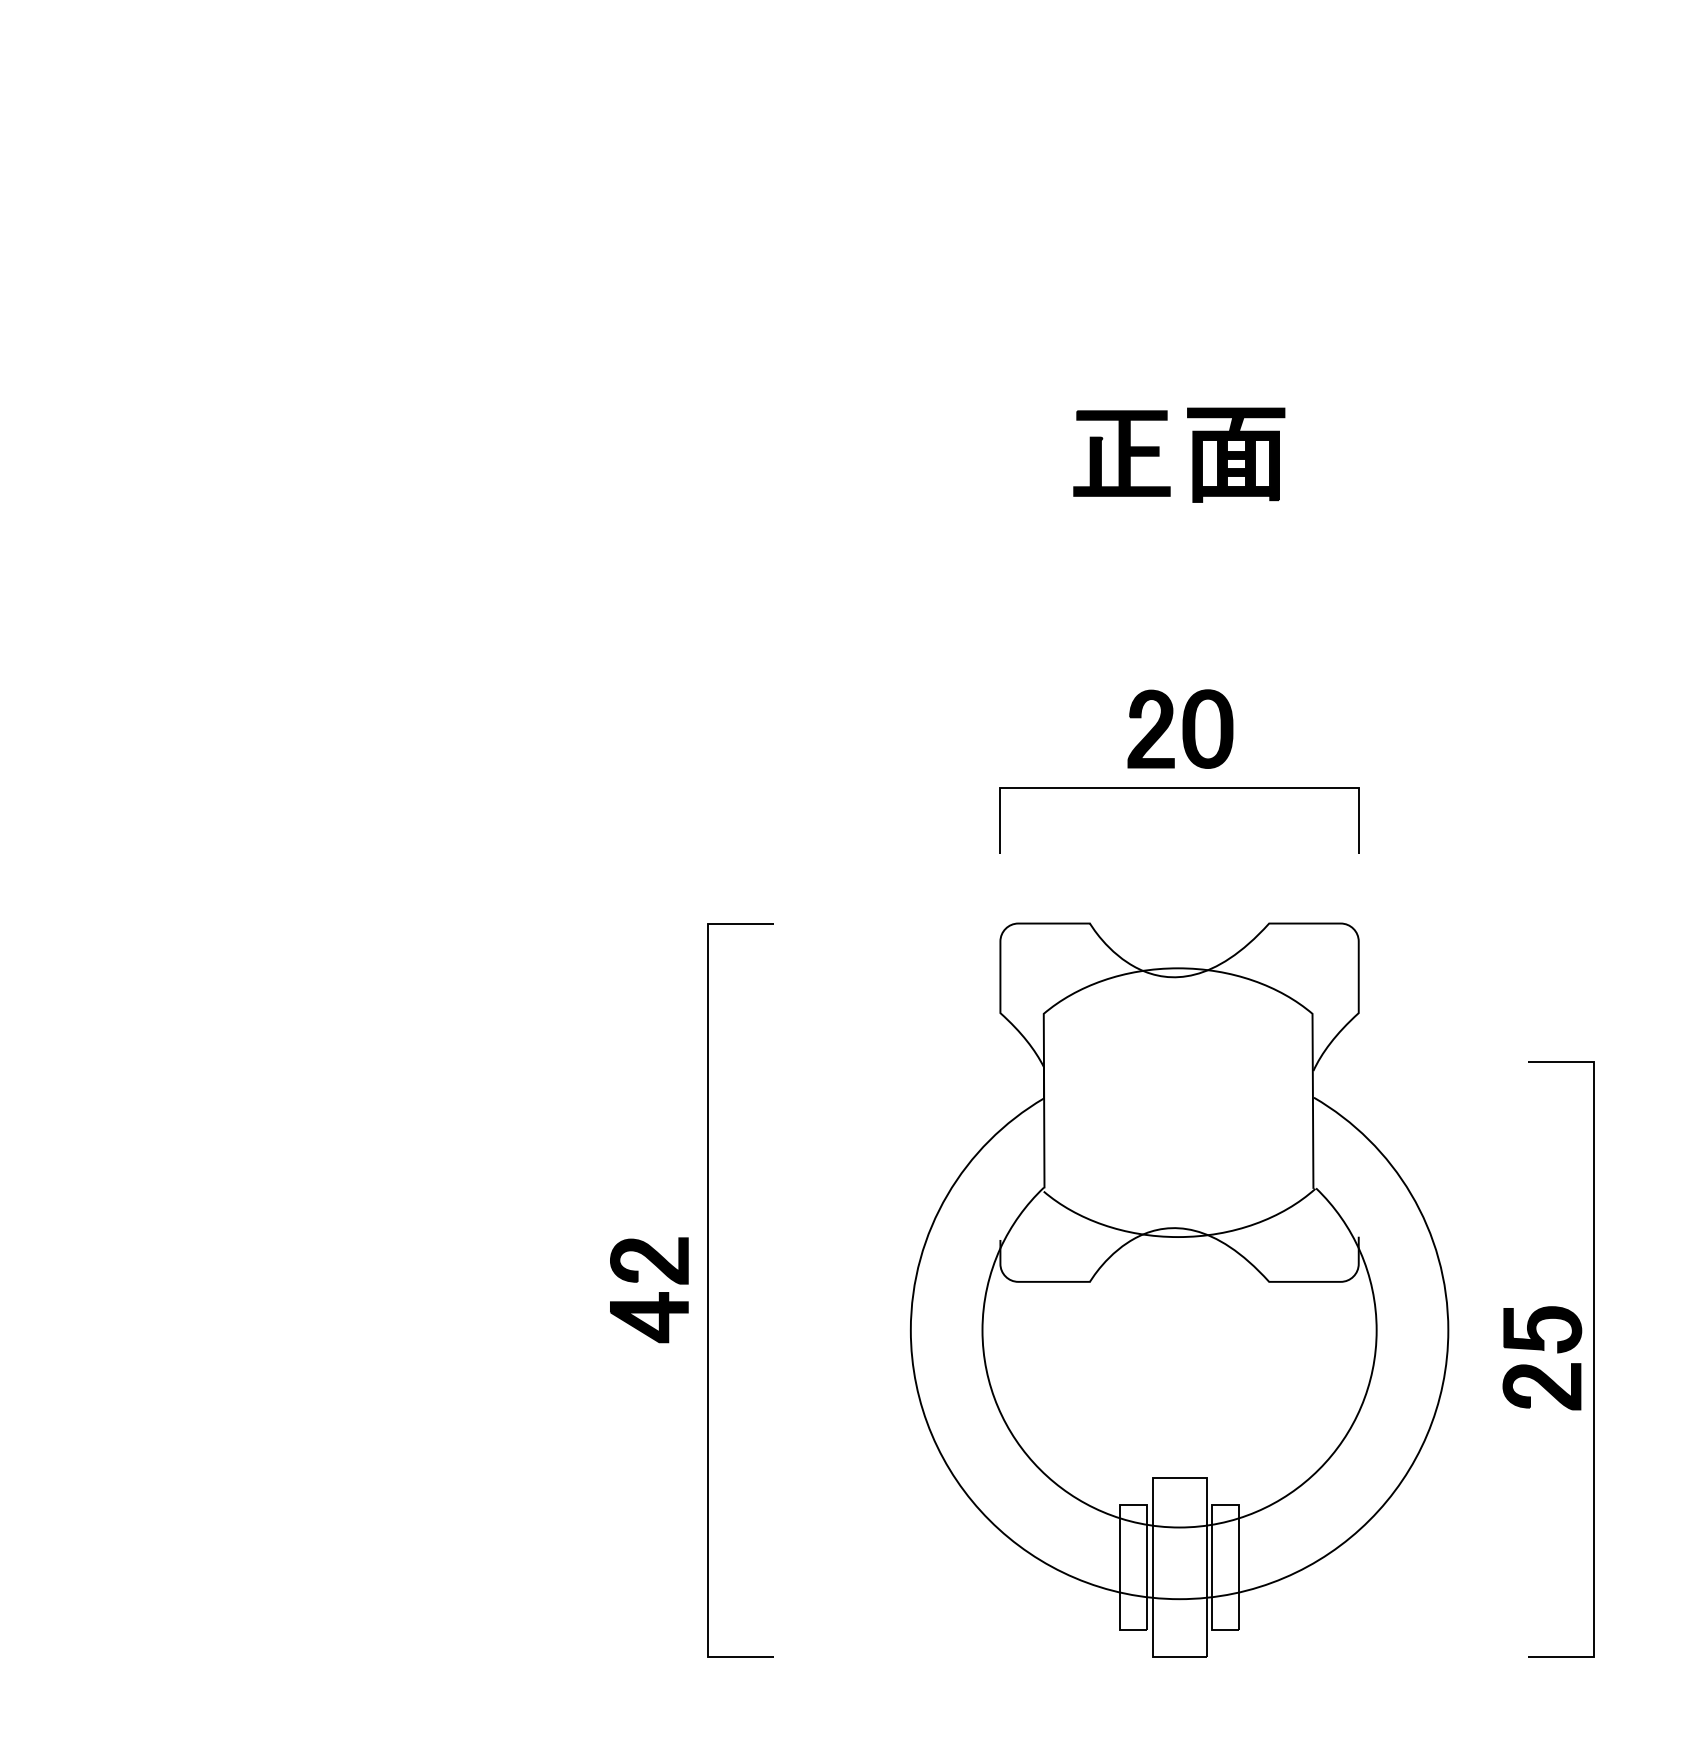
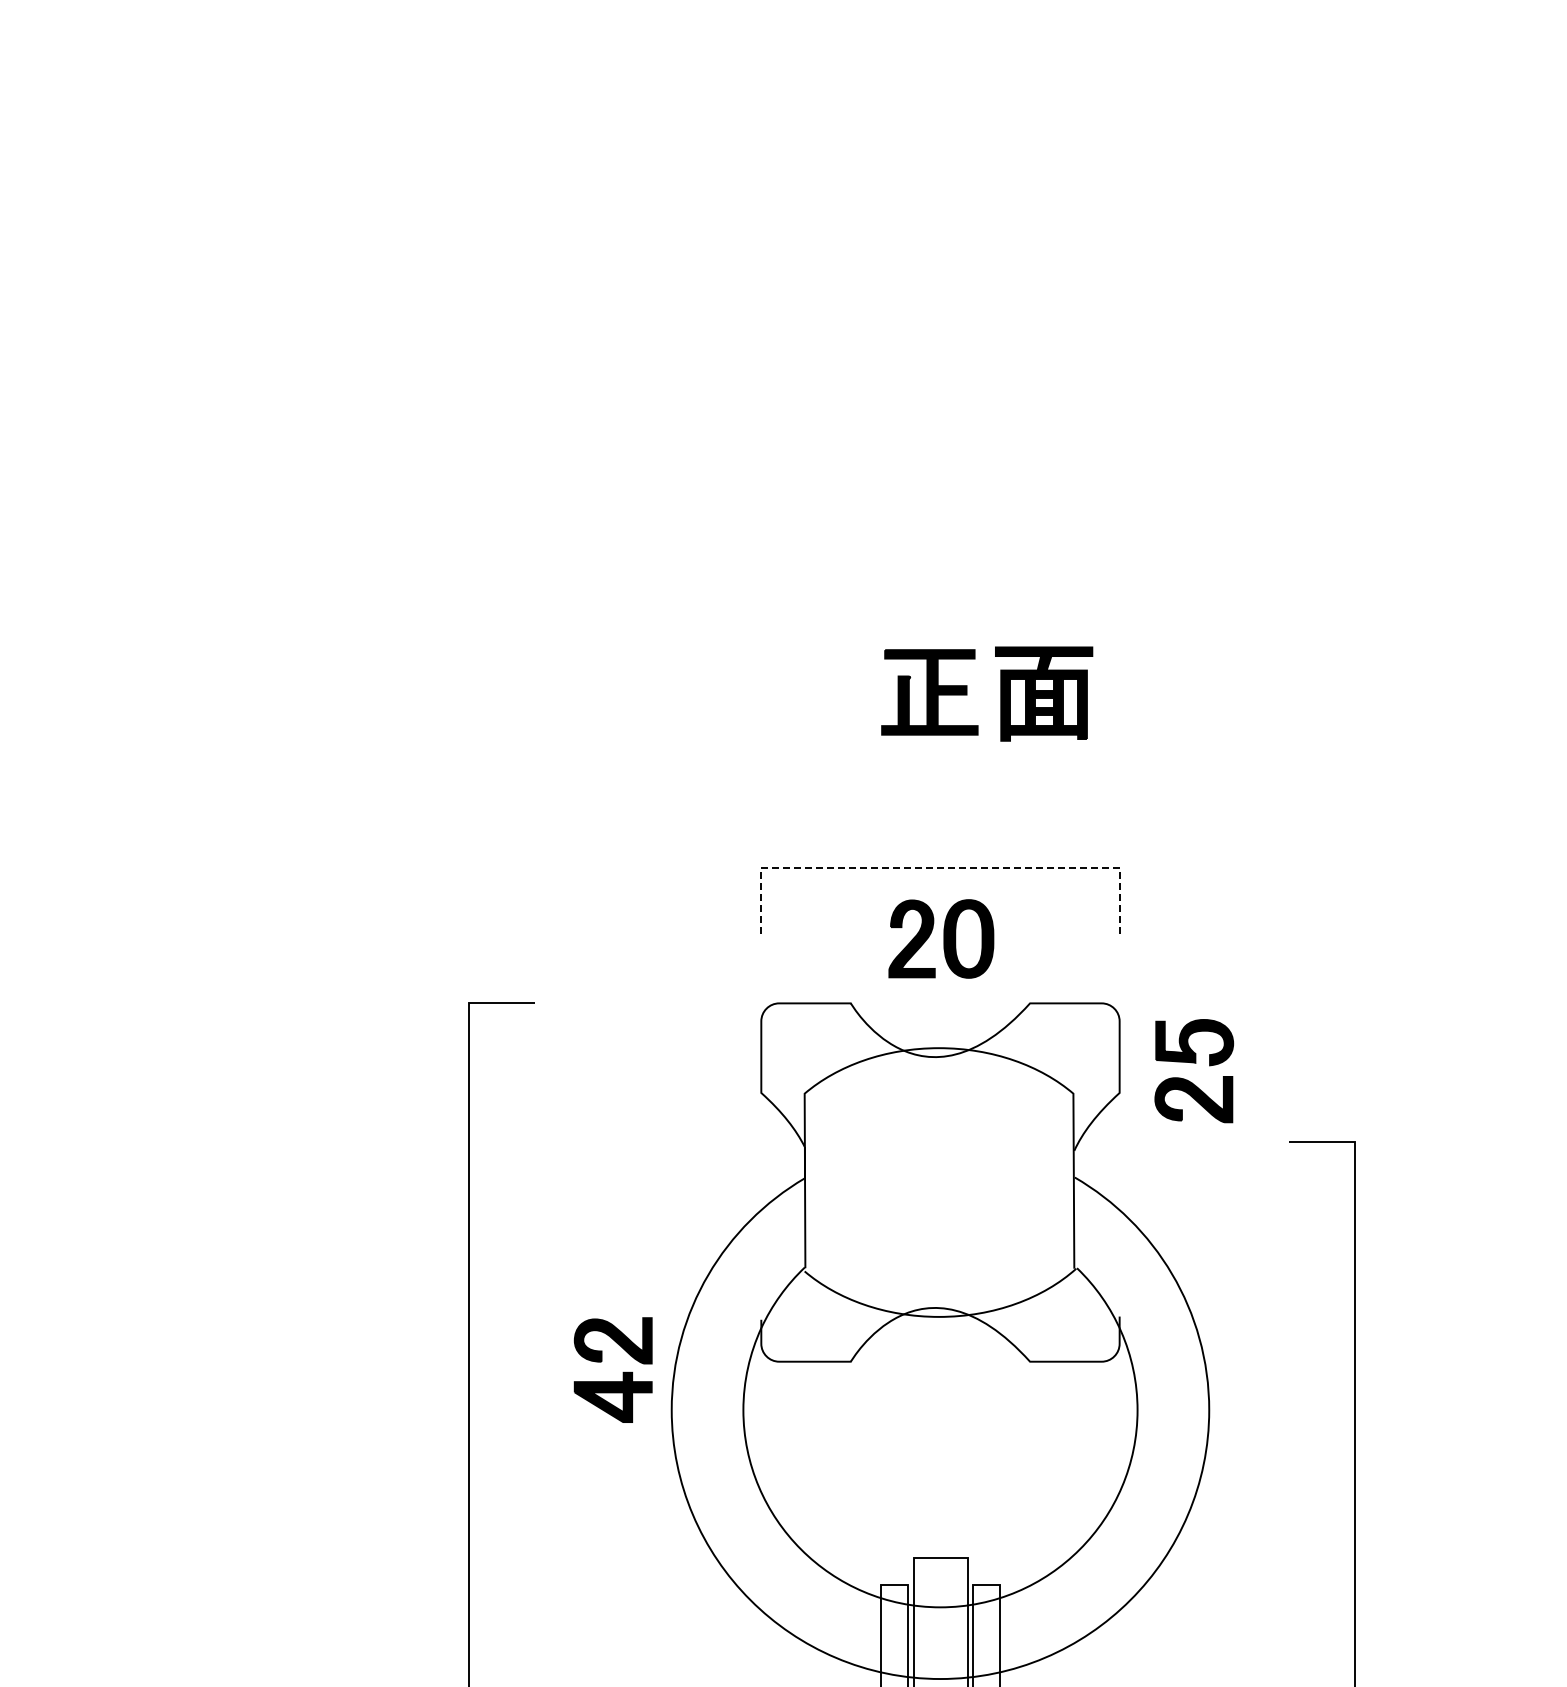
part: (1192, 454) -> (1000, 693), moved
part: (1180, 728) -> (941, 938), moved
line: (1179, 787) -> (940, 867), solid -> dashed
part: (658, 1292) -> (622, 1372), moved
part: (1542, 1350) -> (1194, 1063), moved

